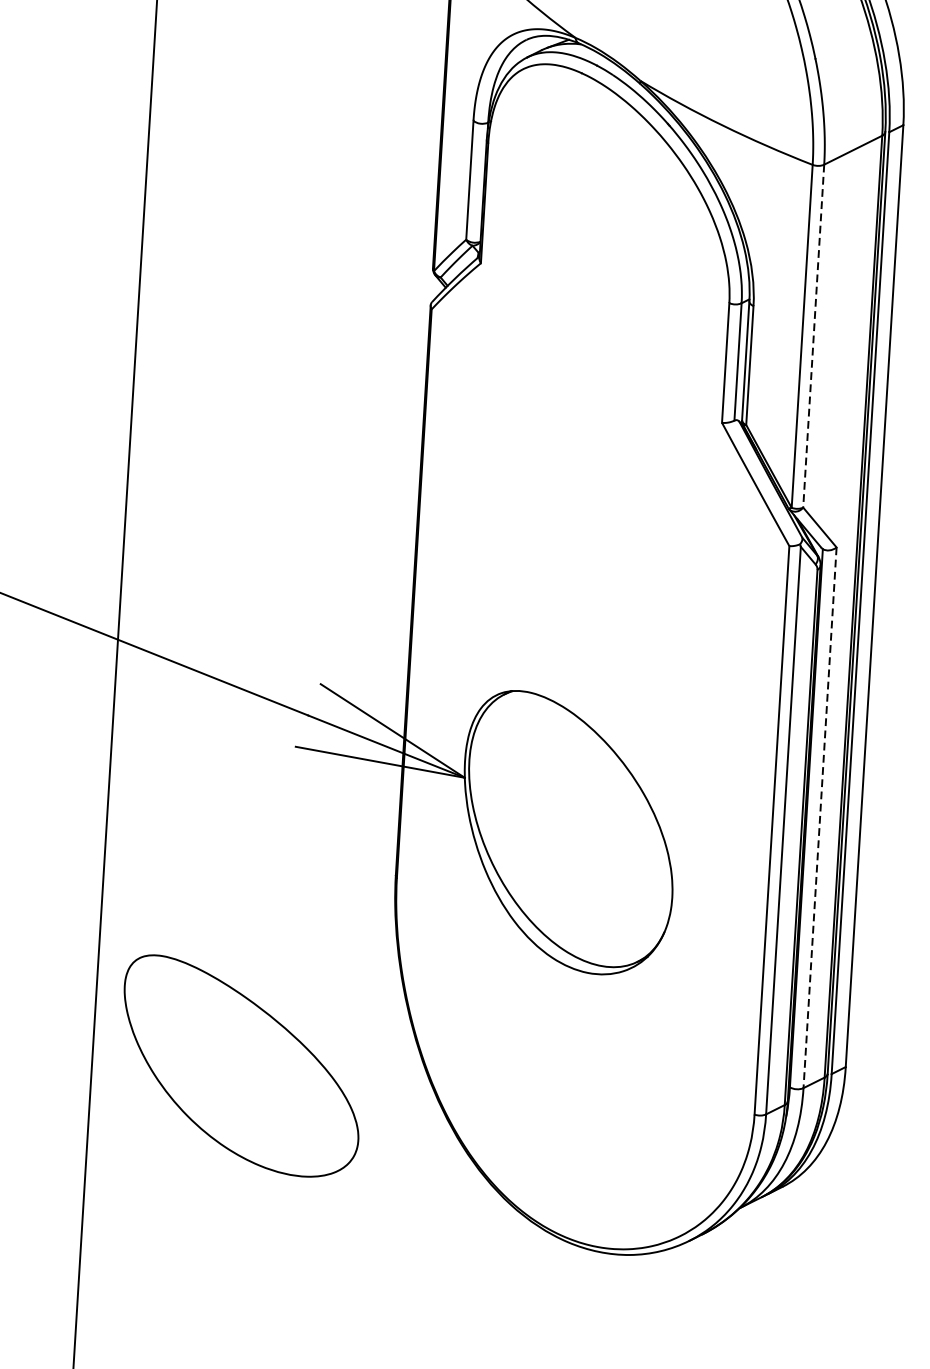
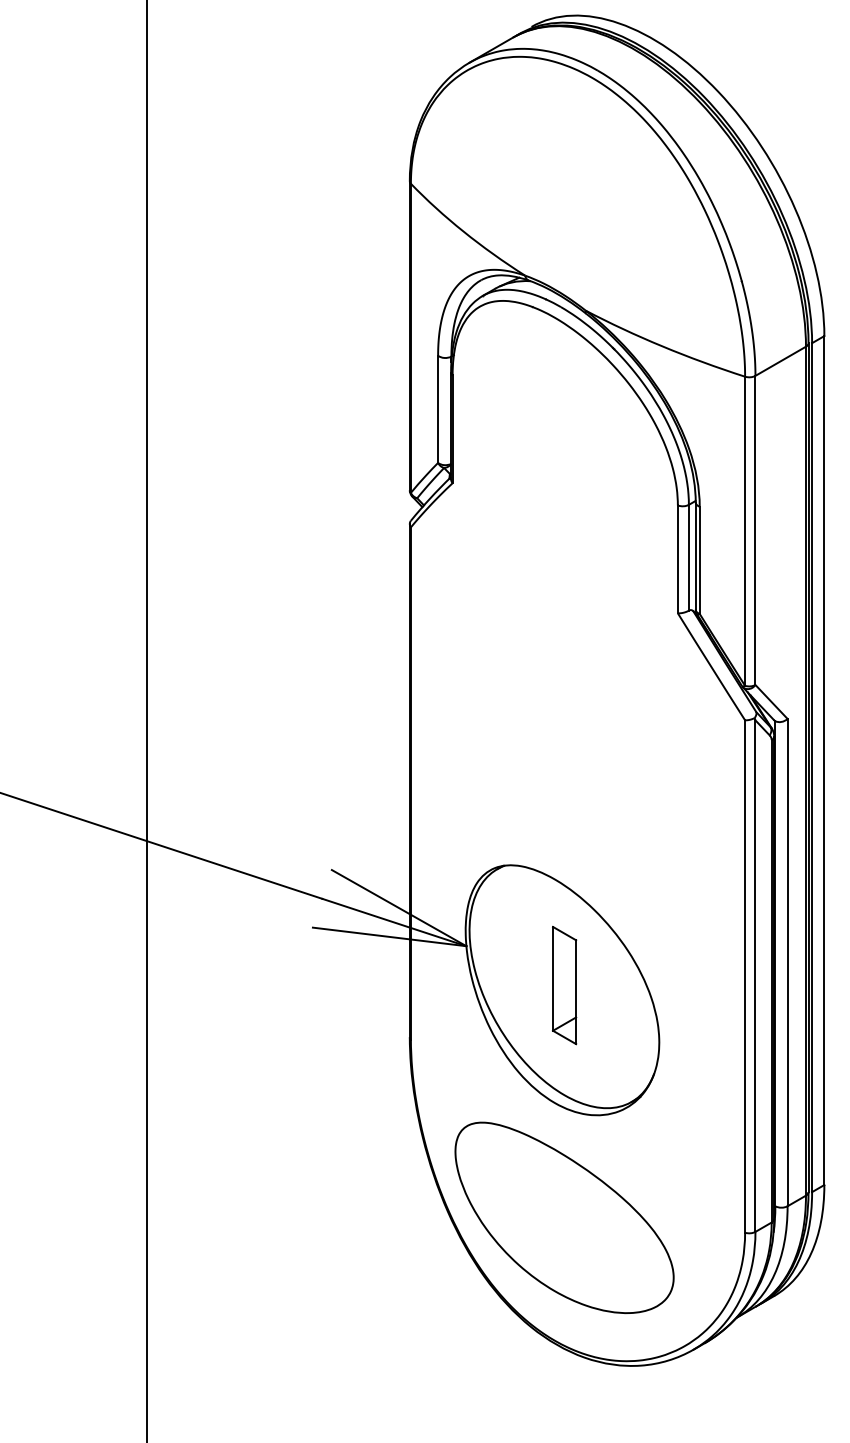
line: (813, 336) -> (755, 530), dashed -> solid
line: (819, 817) -> (787, 962), dashed -> solid
part: (570, 828) -> (564, 985), added
part: (241, 1066) -> (564, 1217), moved

